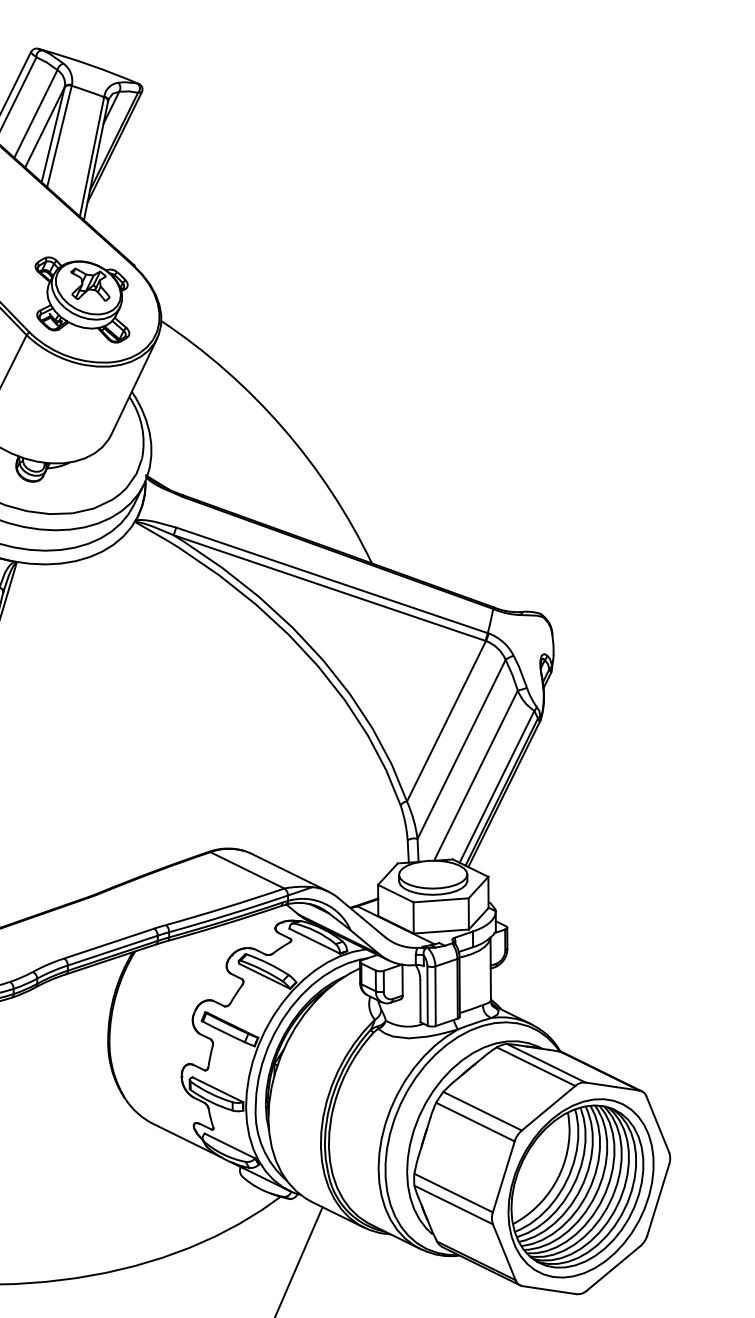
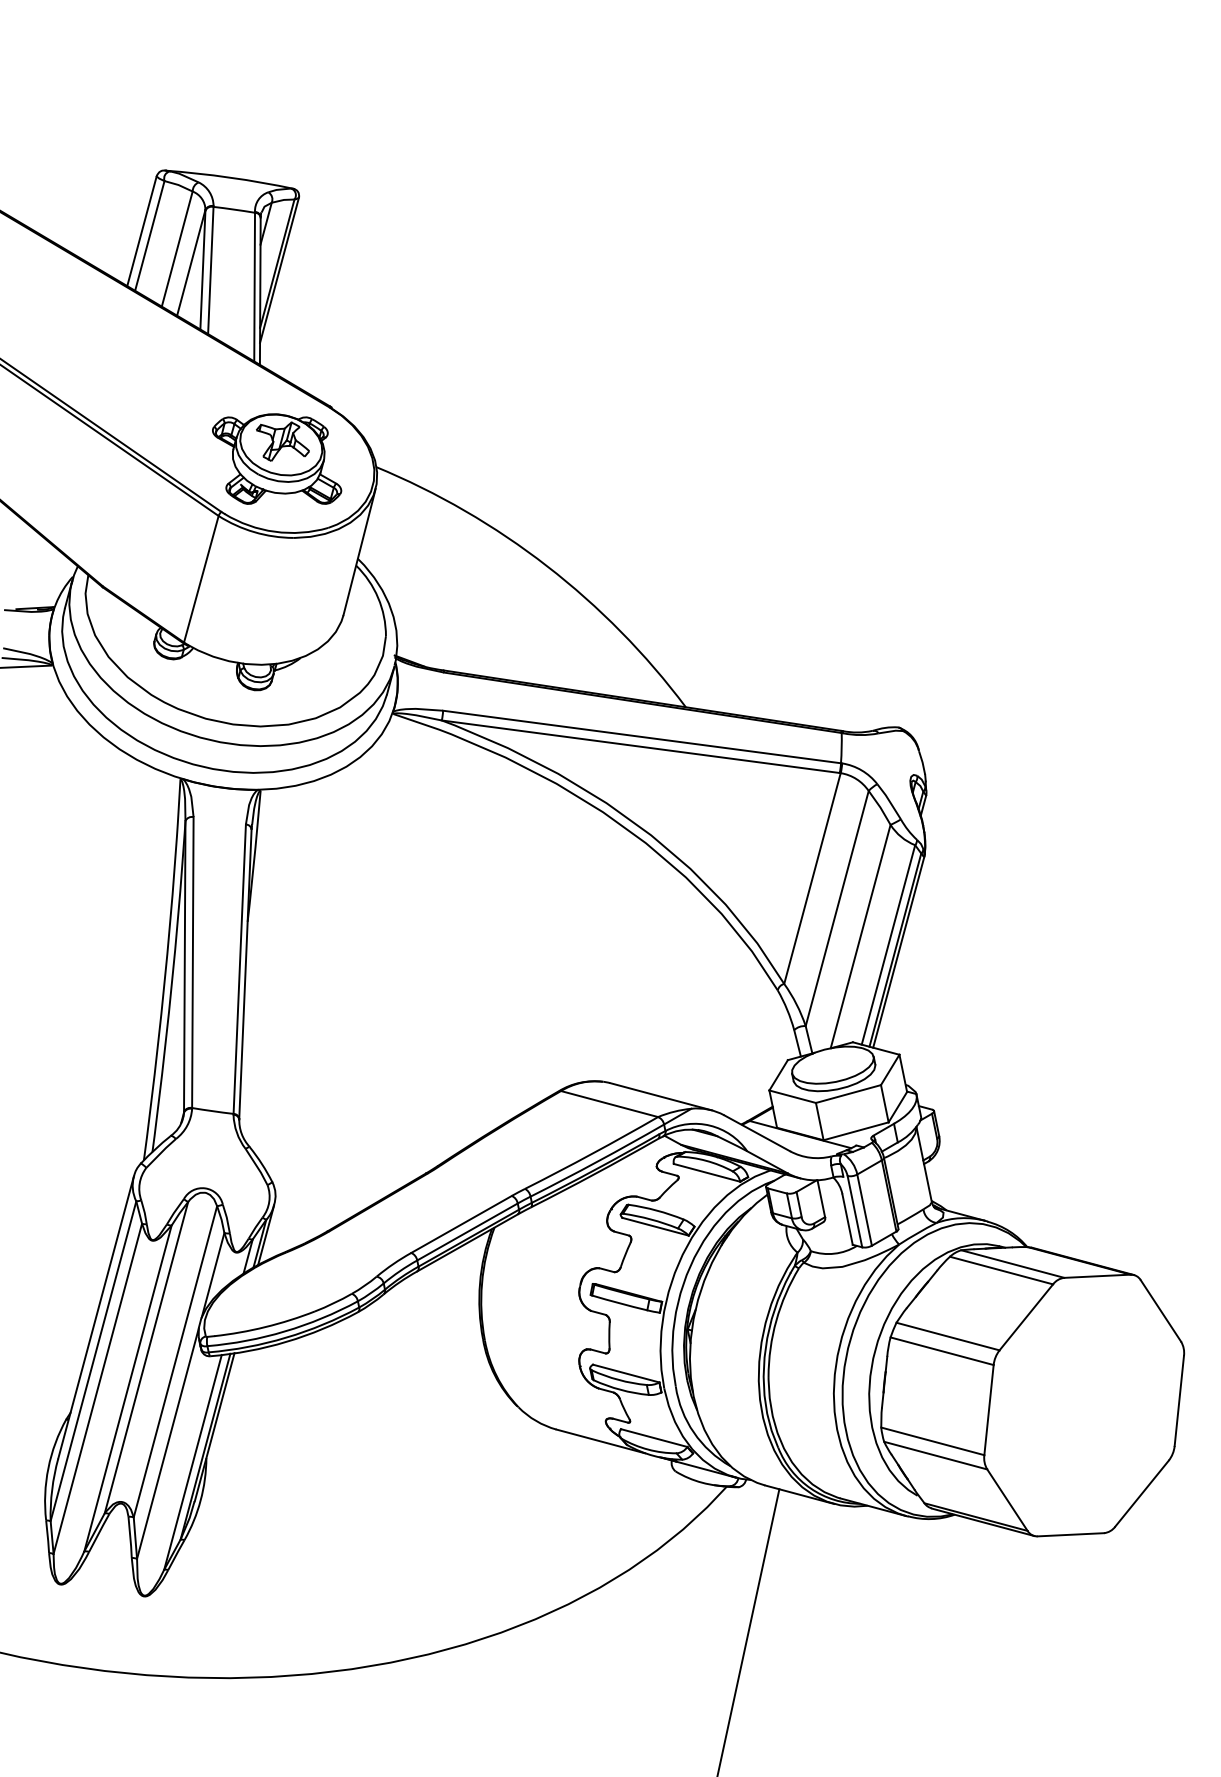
part: (580, 1188) -> (1083, 1405), removed

